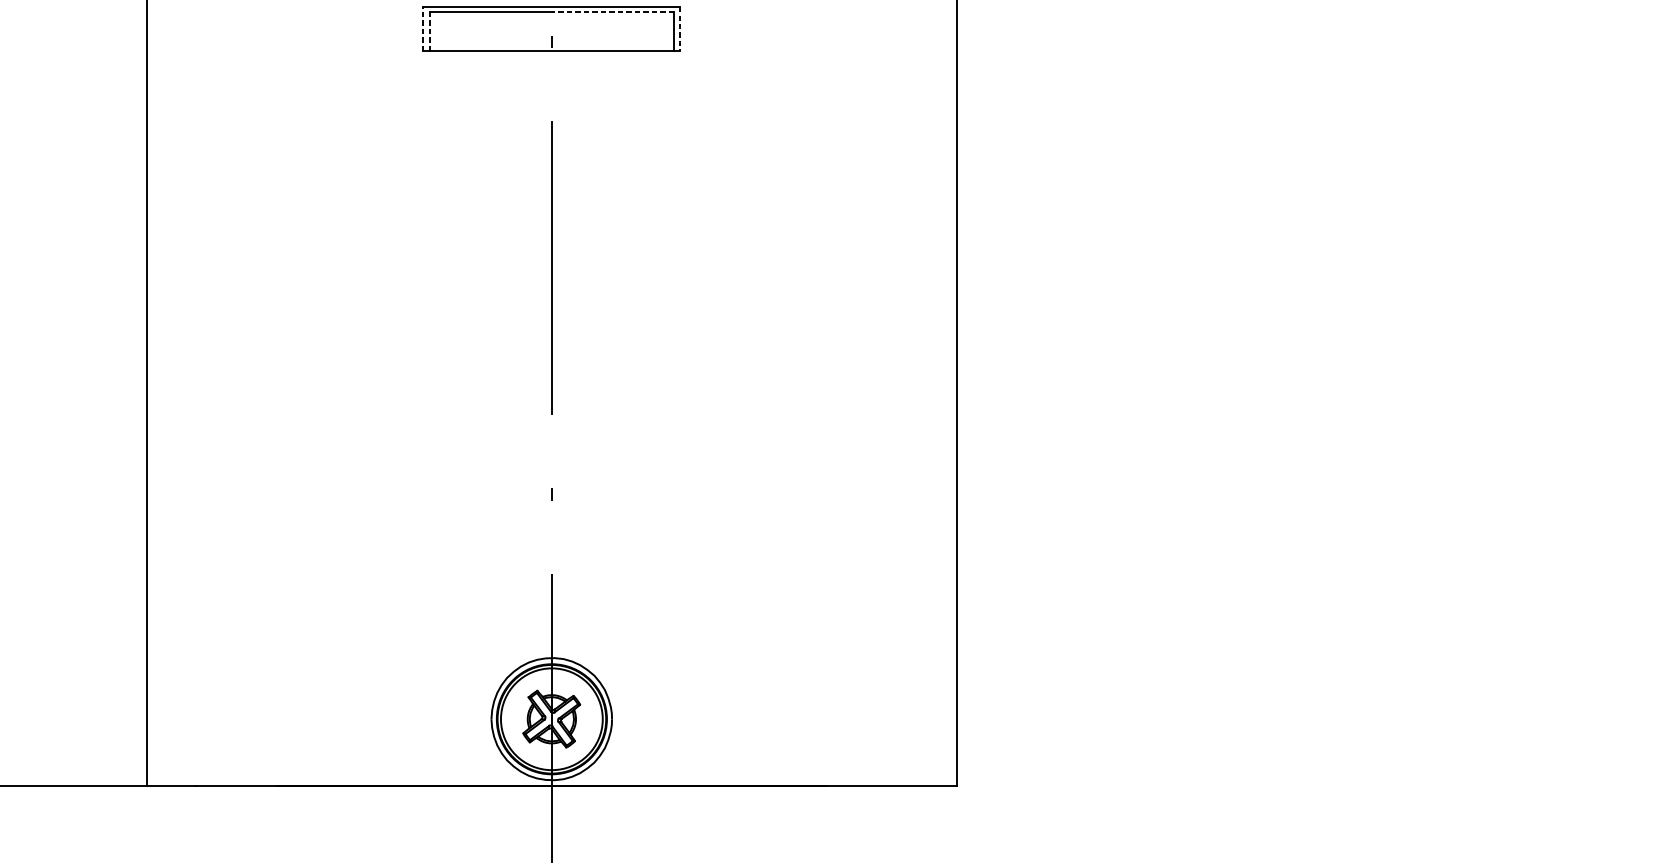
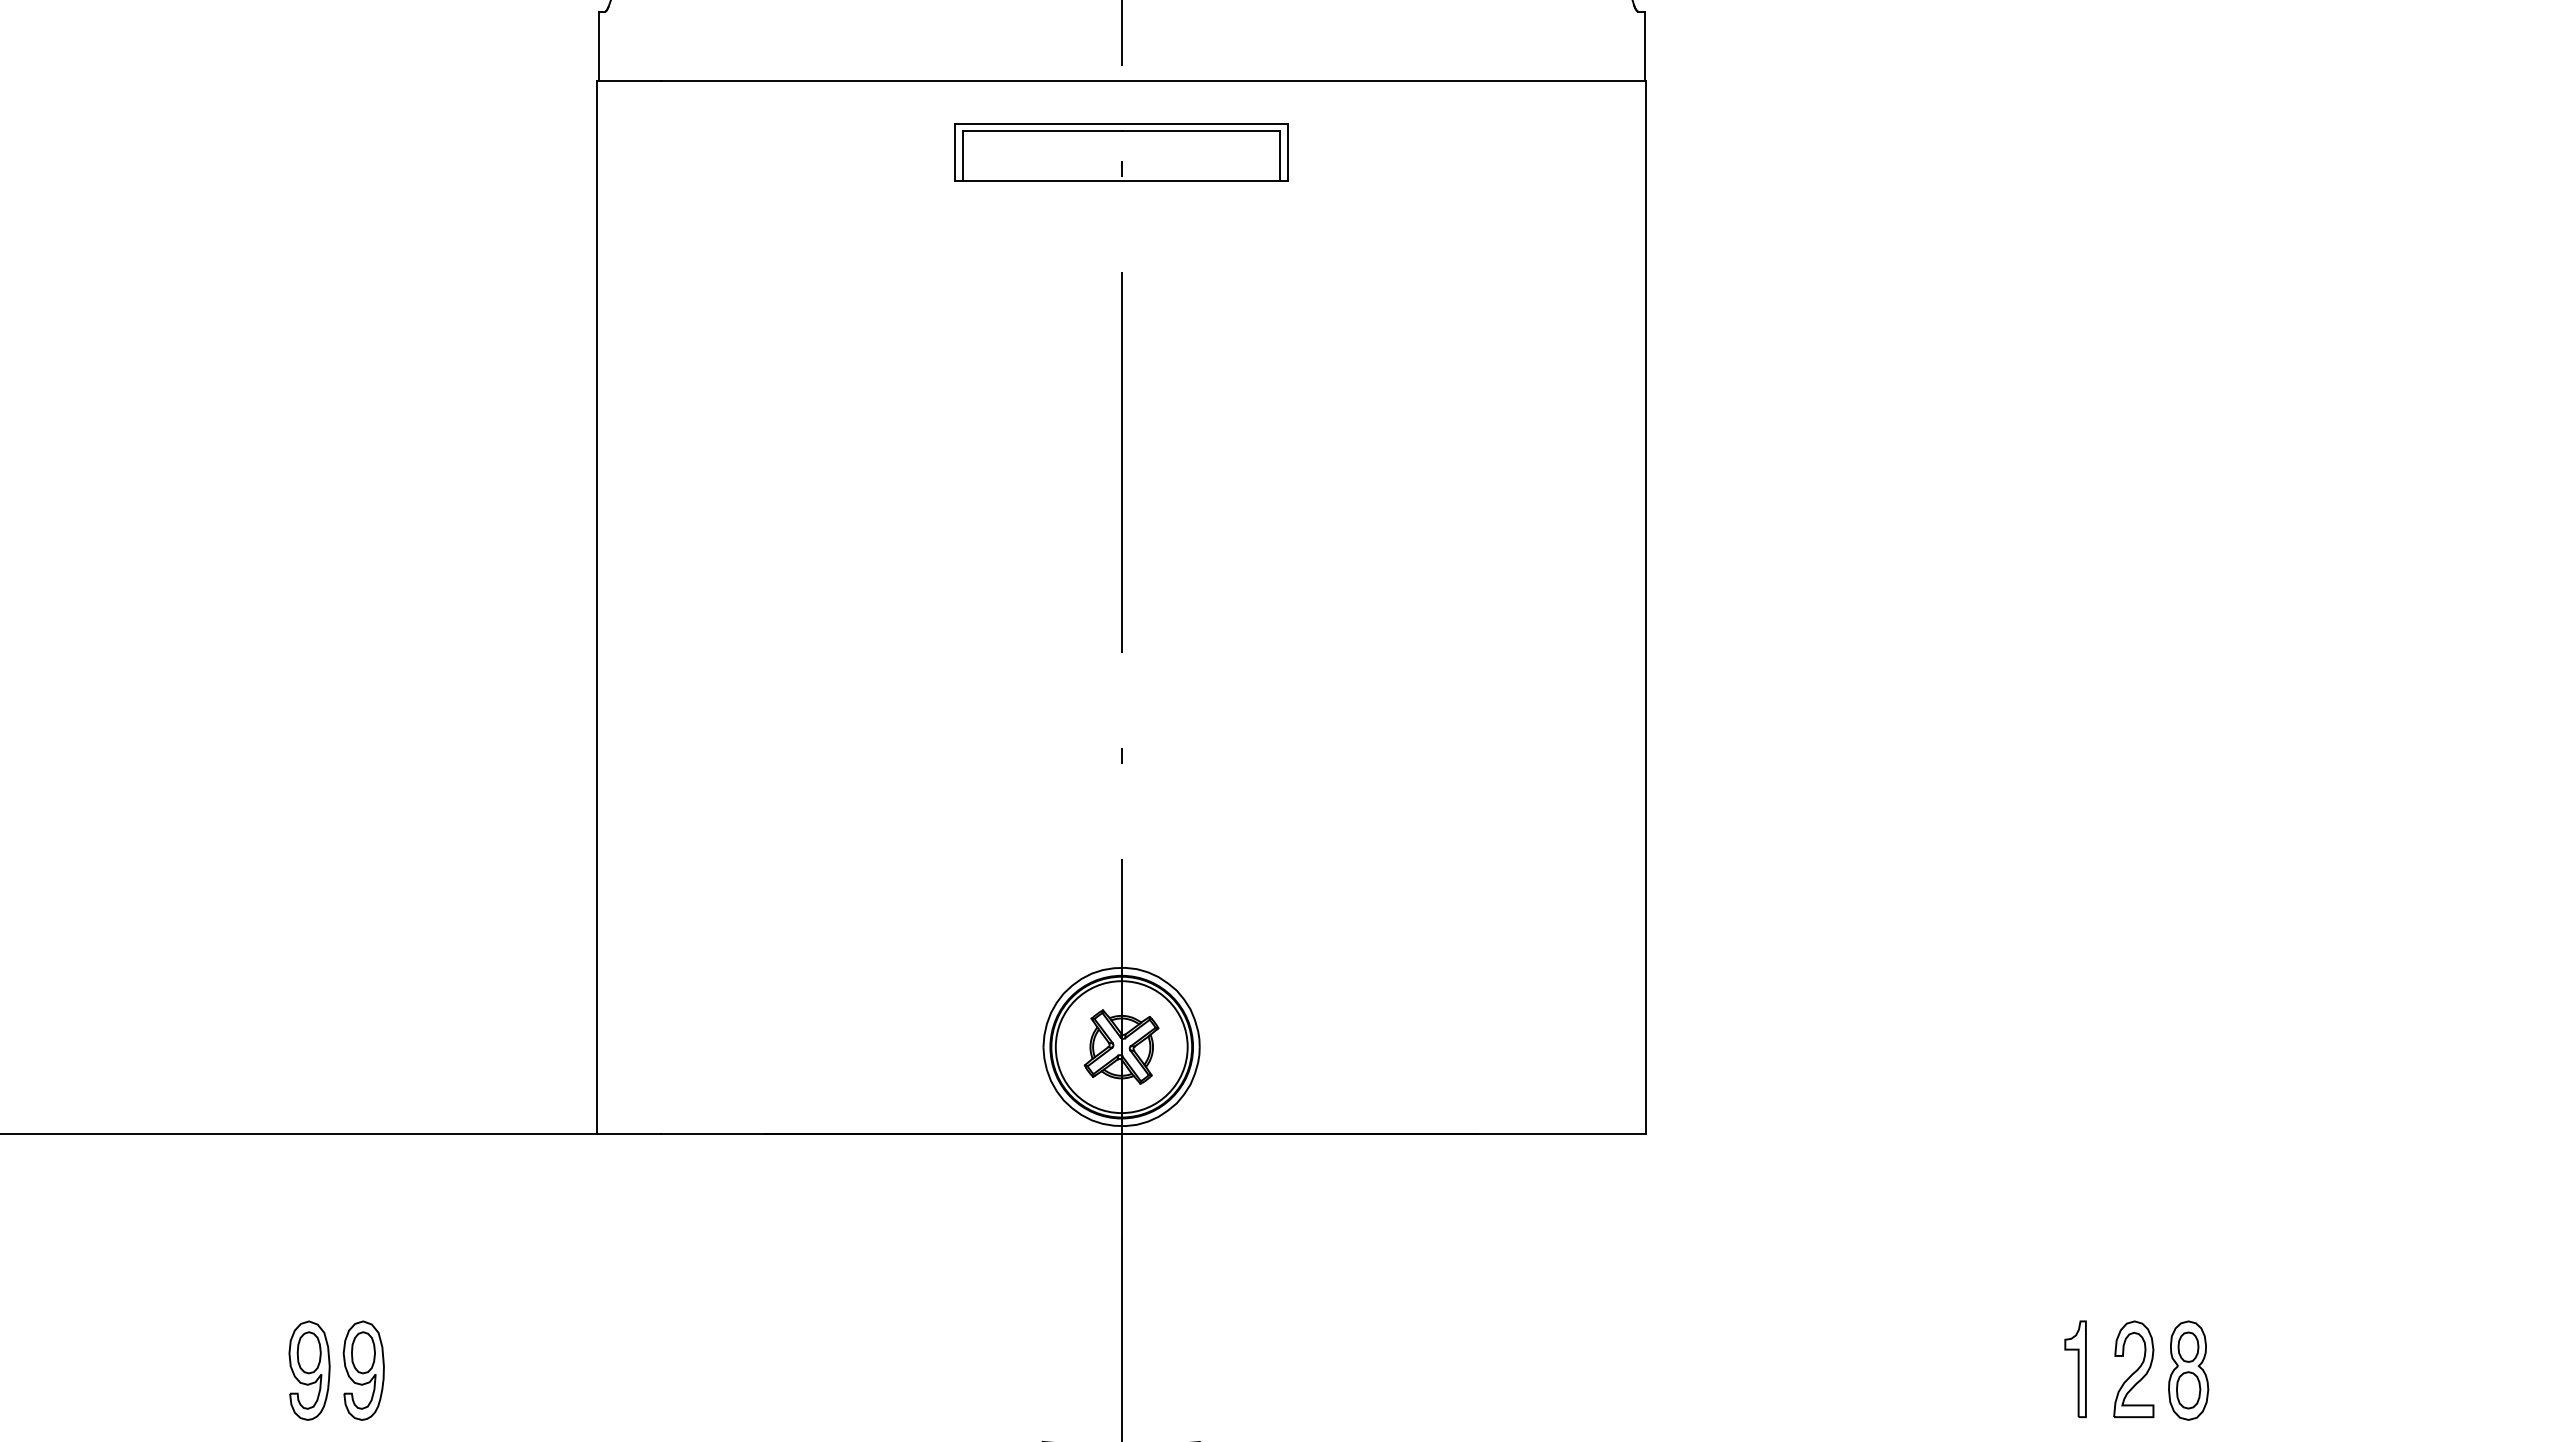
line: (612, 11) -> (1200, 130), dashed -> solid
line: (423, 28) -> (955, 152), dashed -> solid
line: (680, 28) -> (1288, 152), dashed -> solid
line: (429, 31) -> (963, 155), dashed -> solid

